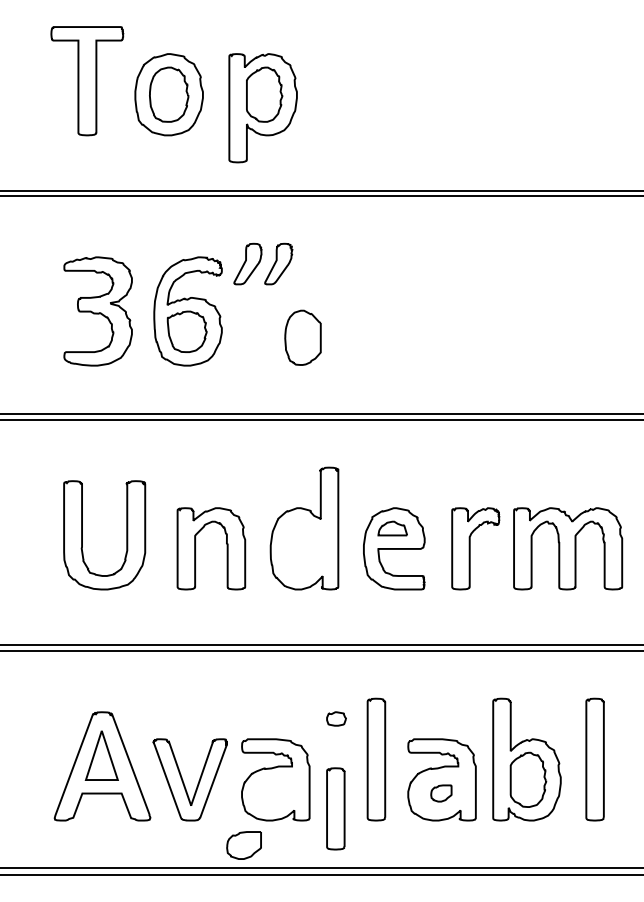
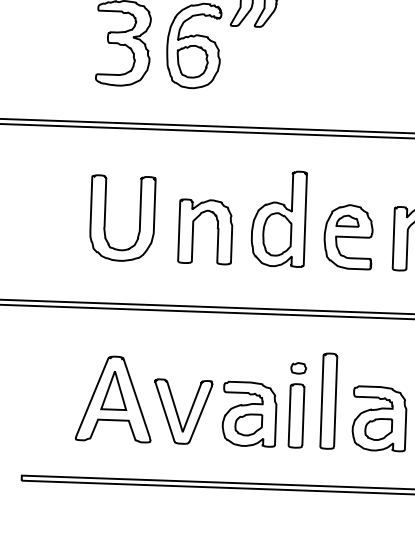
part: (302, 337) -> (276, 234), moved
part: (441, 793) -> (378, 429), size x1.67
part: (335, 808) -> (296, 415), moved
part: (243, 845) -> (248, 424), moved

